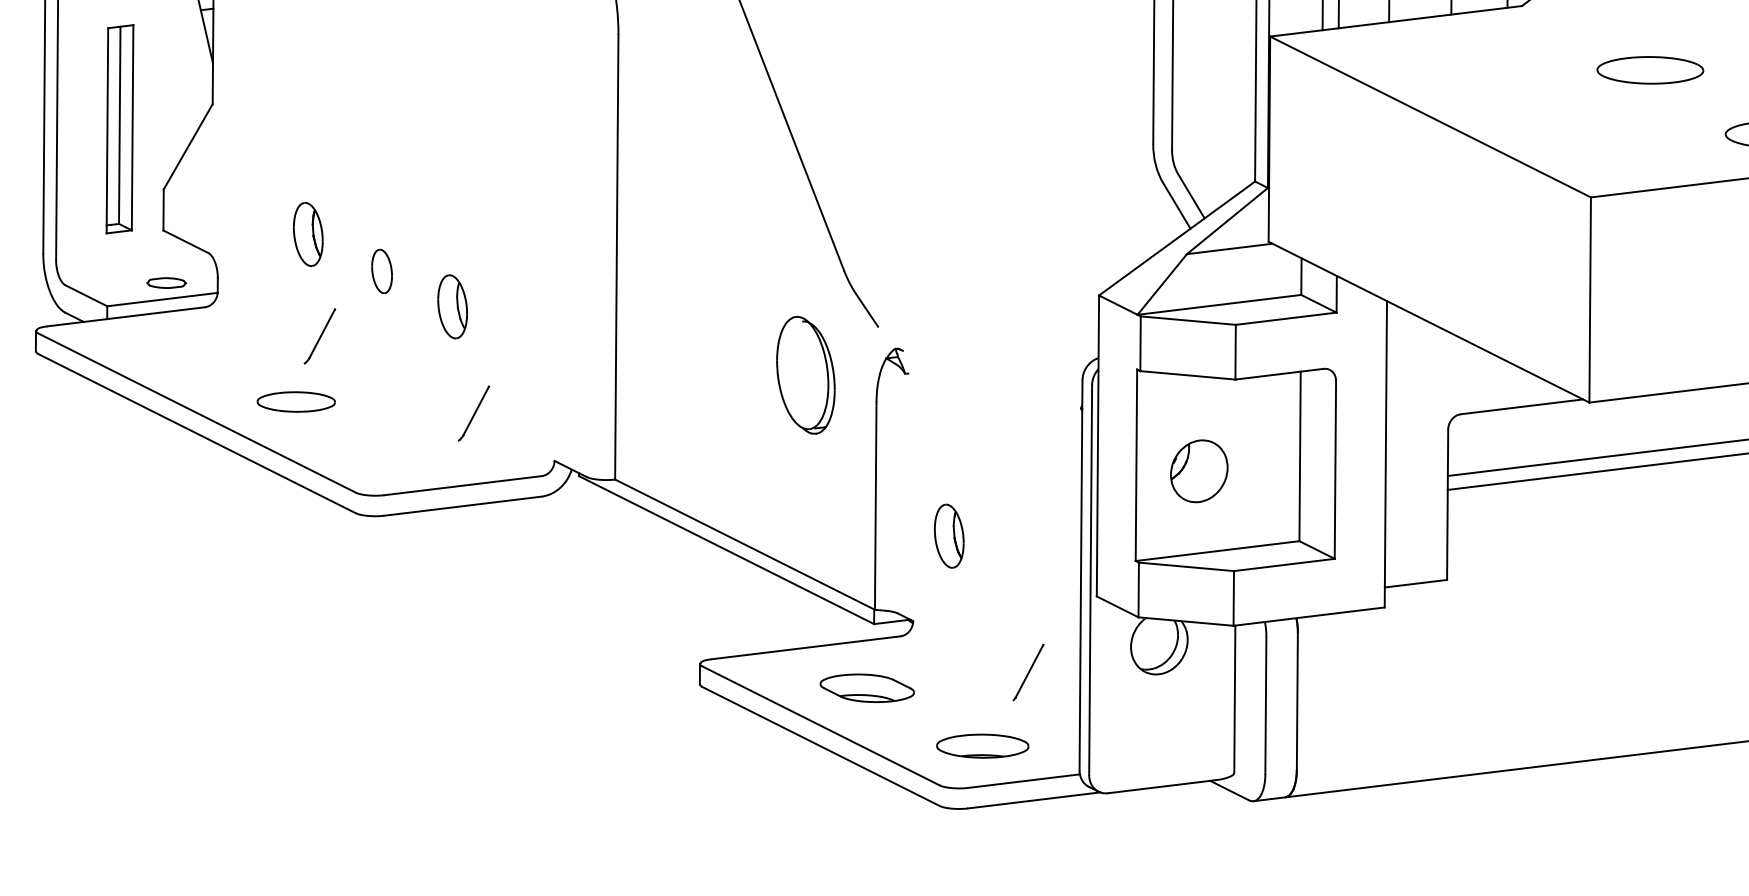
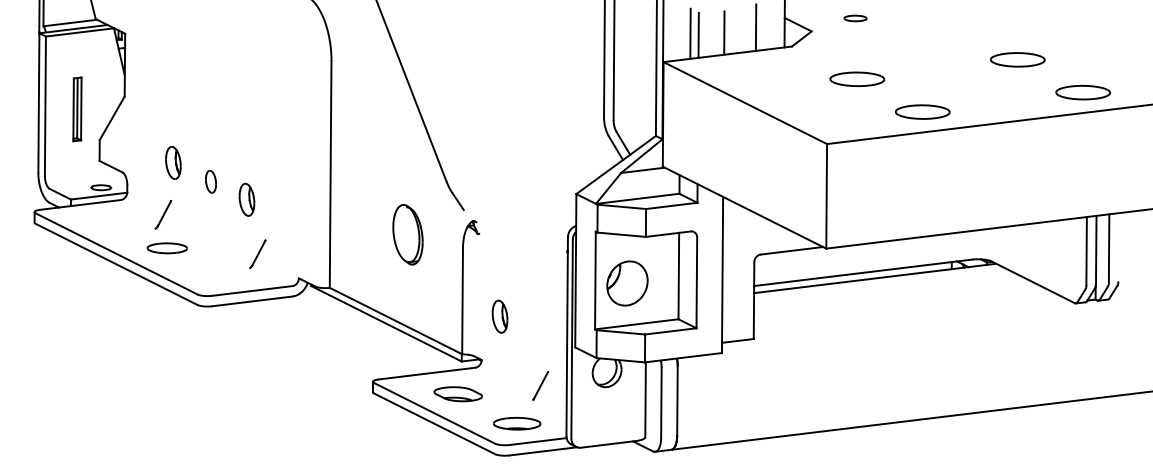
part: (120, 129) -> (77, 109), size x0.6
line: (320, 335) -> (163, 214), moved
part: (804, 374) -> (407, 234), moved
part: (1199, 470) -> (627, 283), size x1.4

